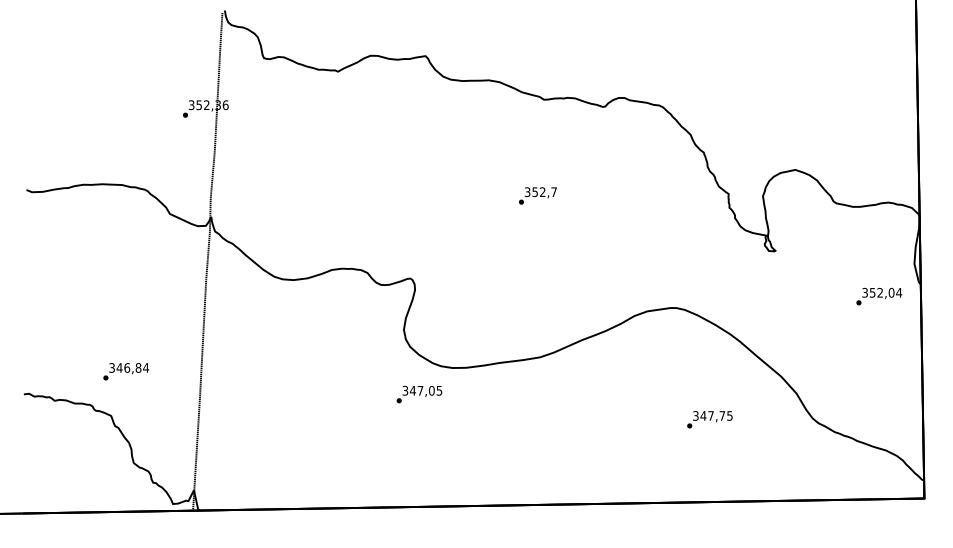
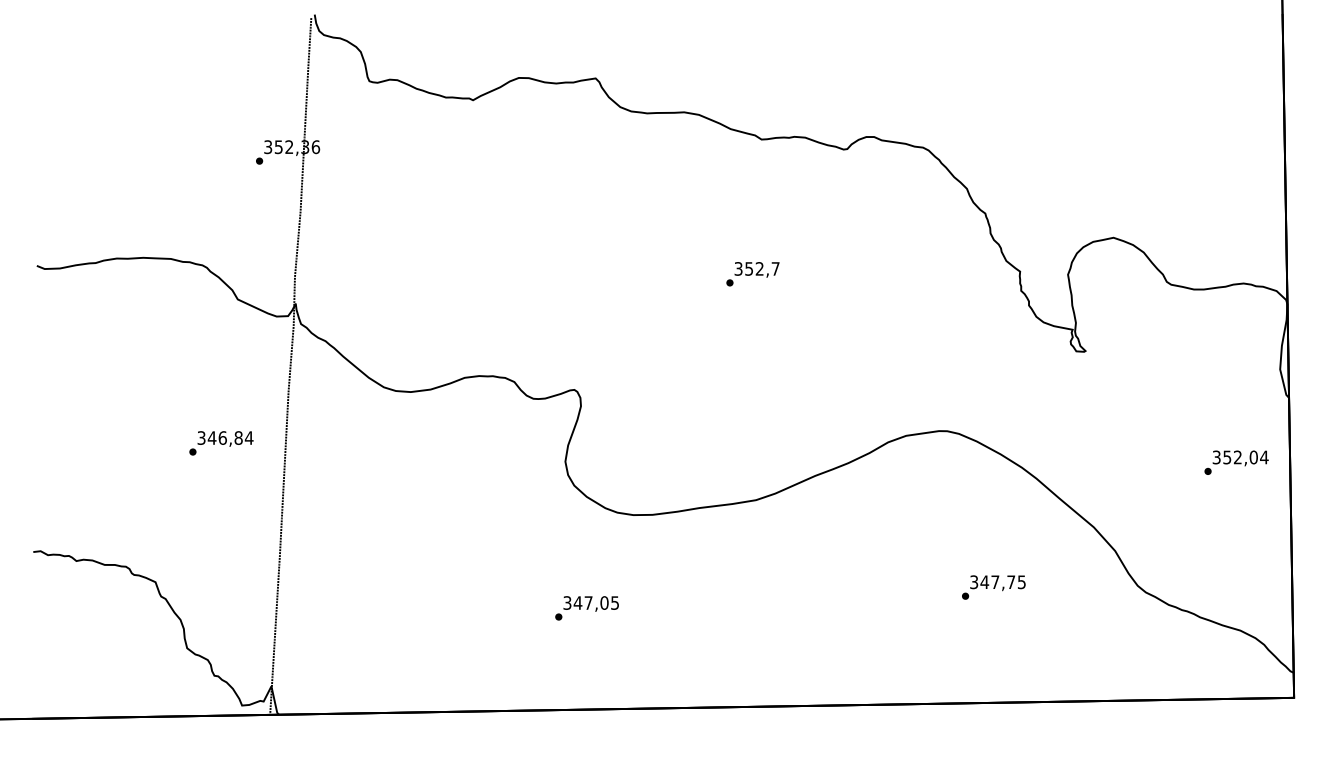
text: (879, 296) -> (1236, 462), moved
text: (126, 371) -> (221, 443), moved
text: (419, 394) -> (587, 608), moved

